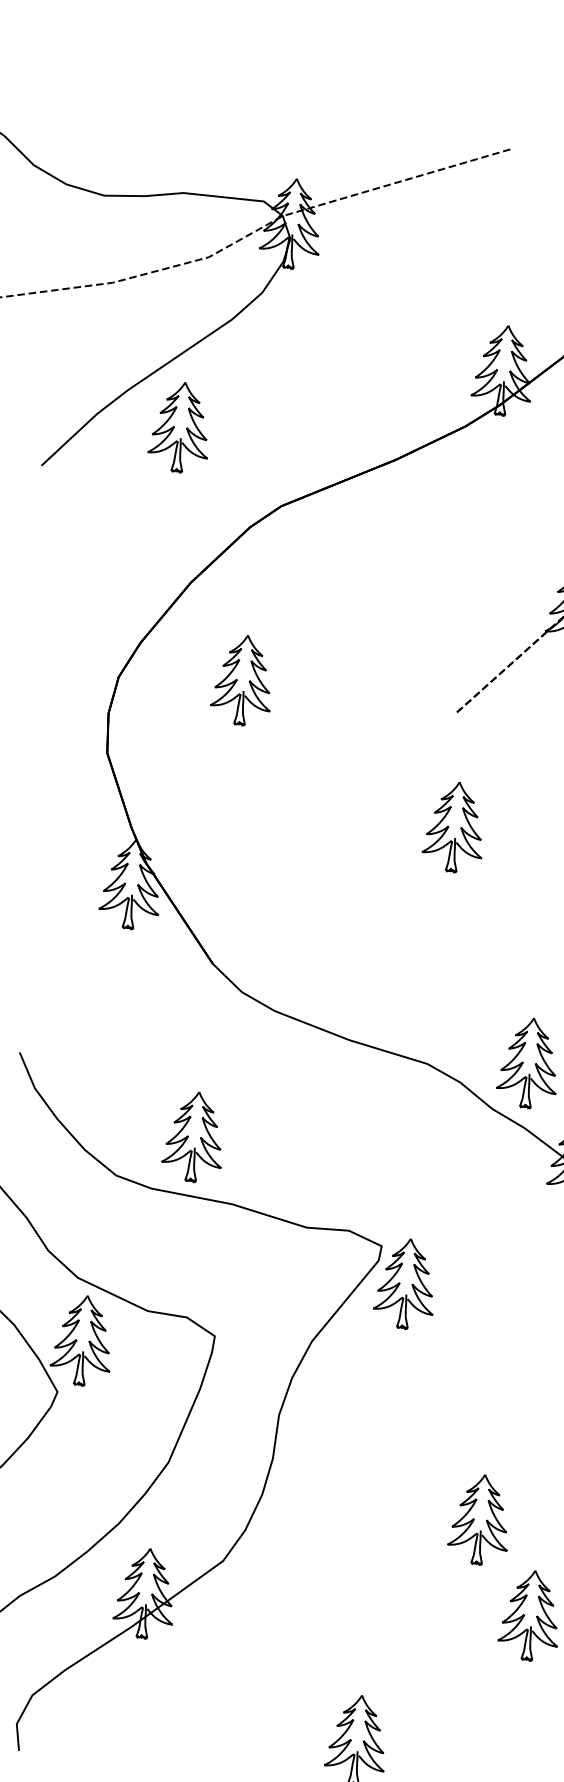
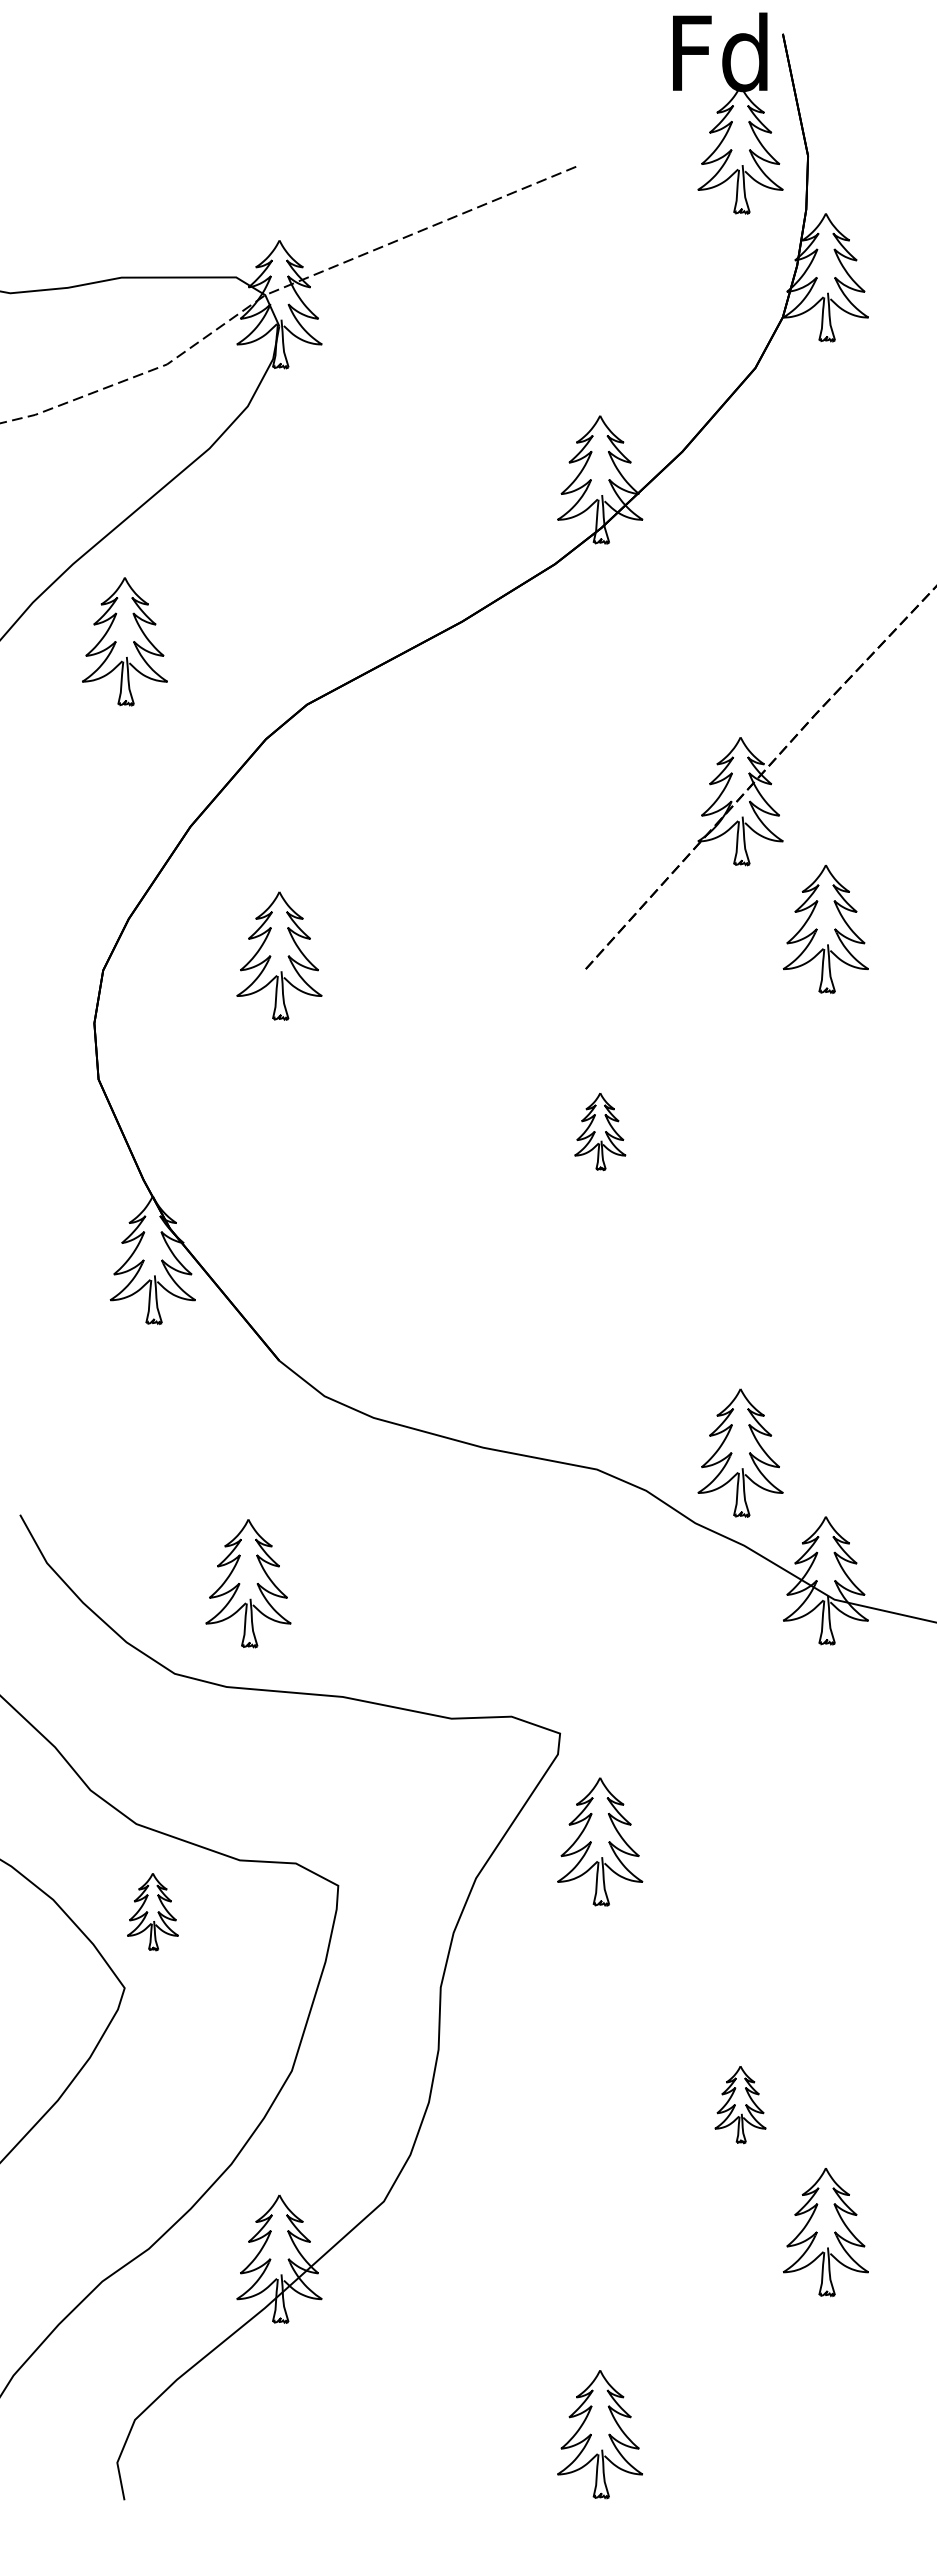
part: (180, 427) -> (124, 641), moved
part: (455, 827) -> (600, 1131), size x0.6
part: (194, 1136) -> (248, 1583), moved
part: (406, 1283) -> (600, 1841), moved
part: (82, 1340) -> (152, 1911), size x0.6
part: (480, 1519) -> (740, 2104), size x0.6

